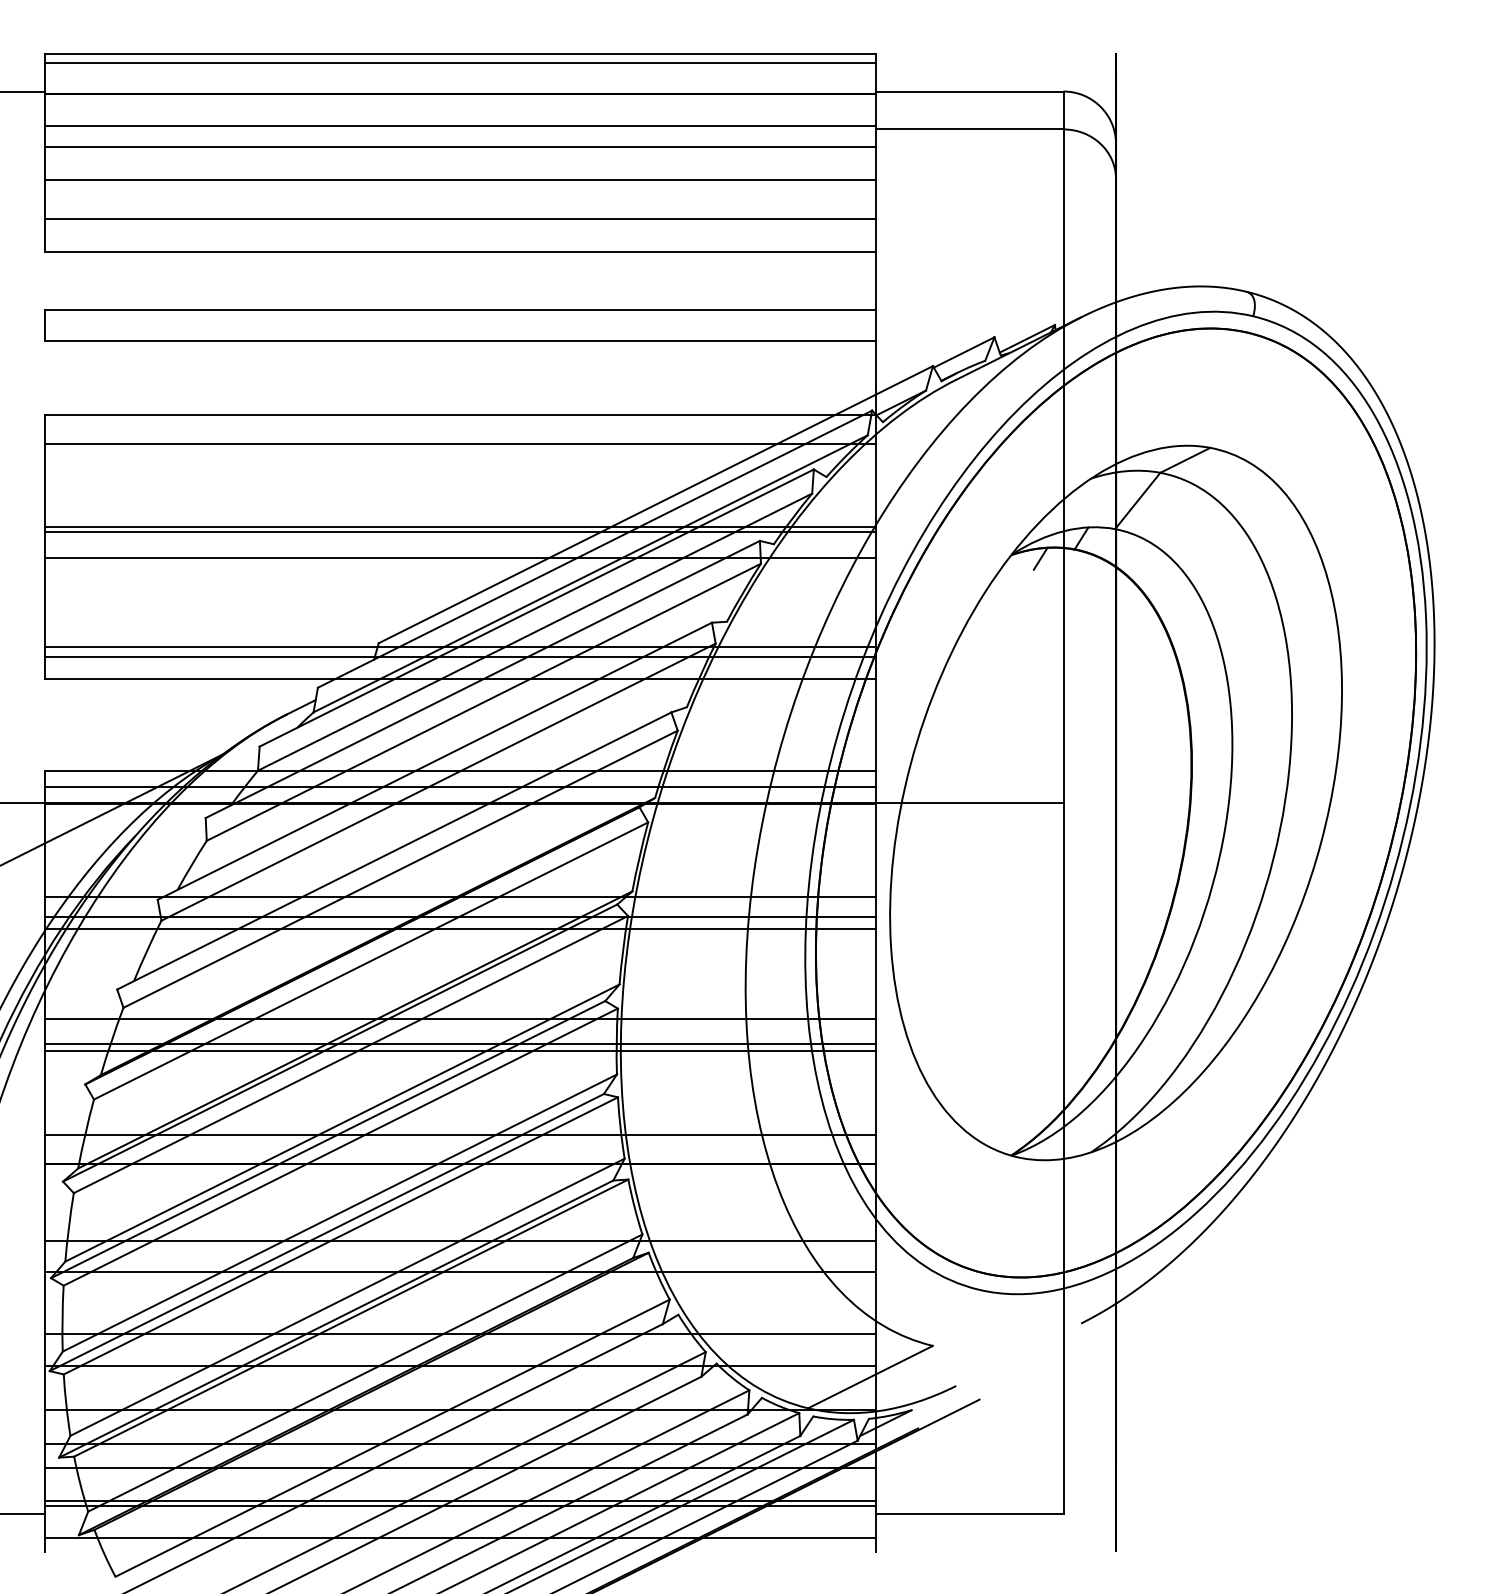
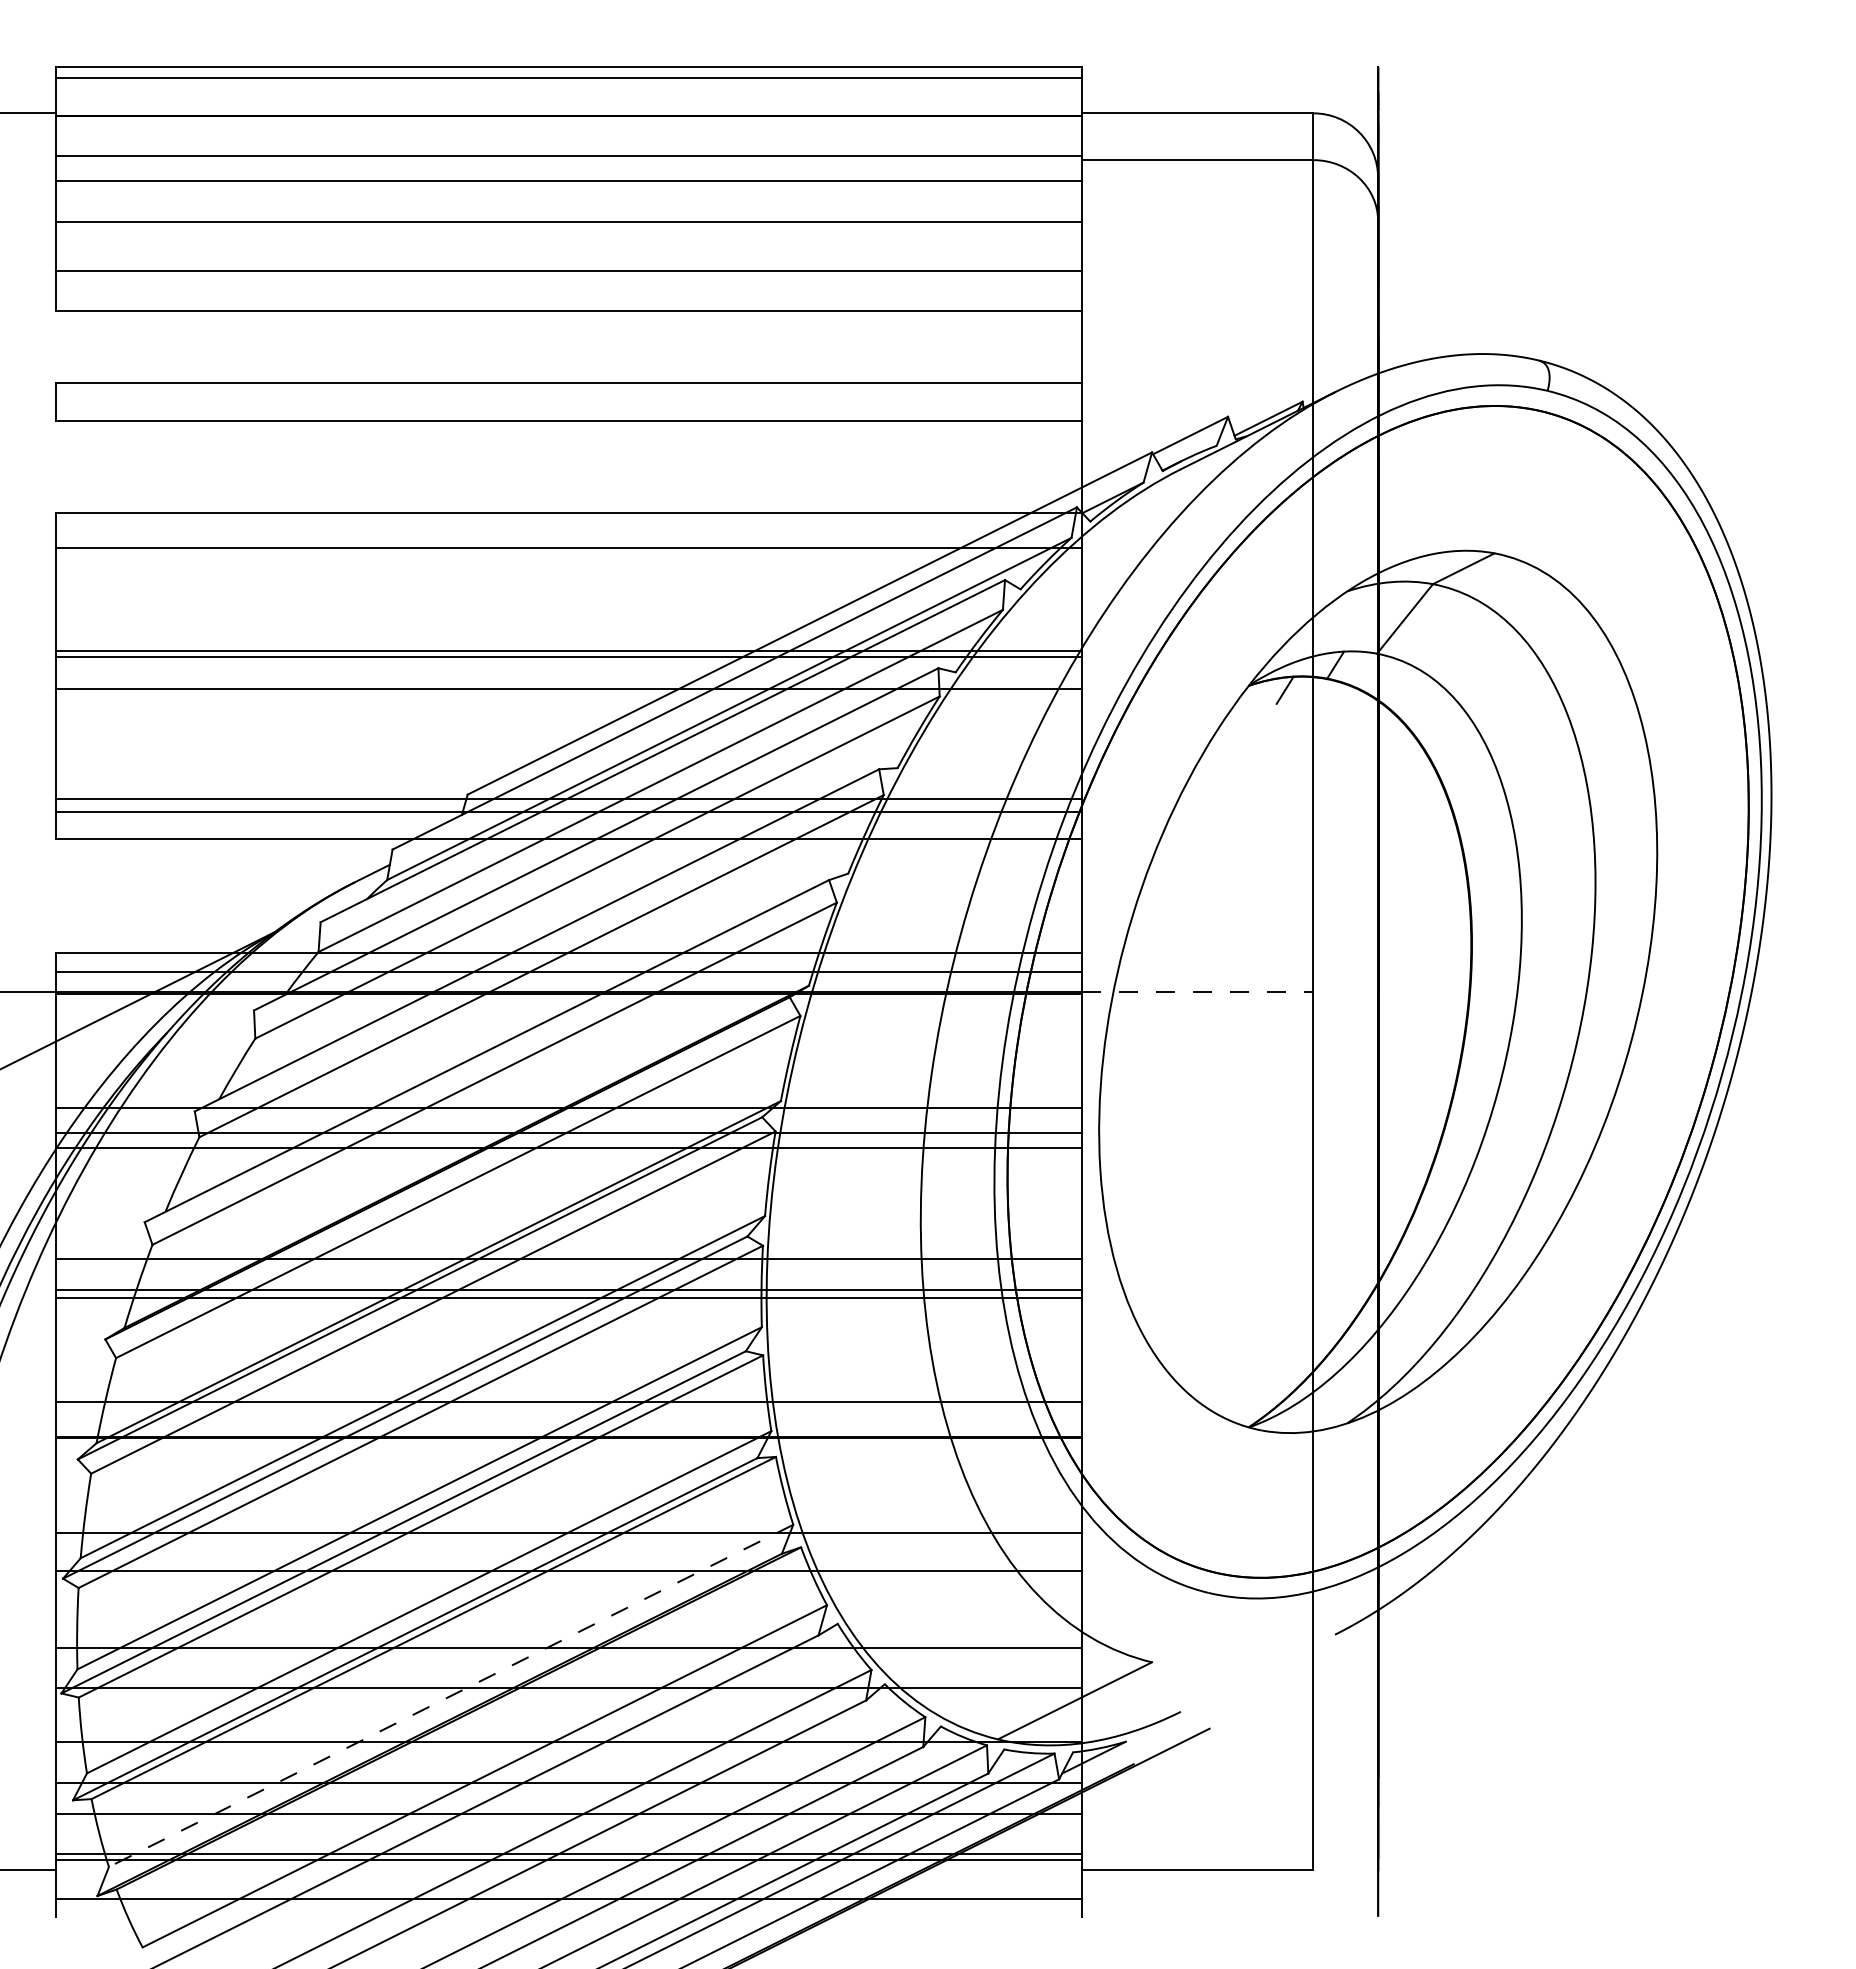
line: (969, 802) -> (1197, 991), solid -> dashed
line: (365, 1372) -> (451, 1695), solid -> dashed

